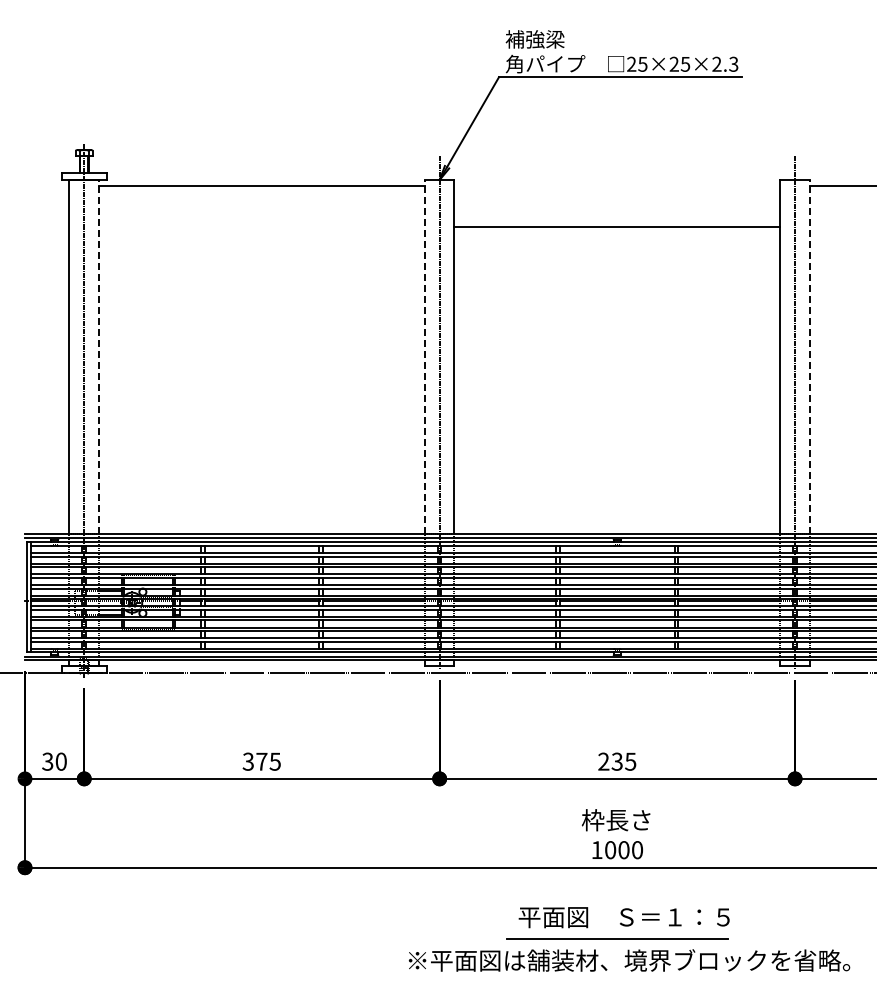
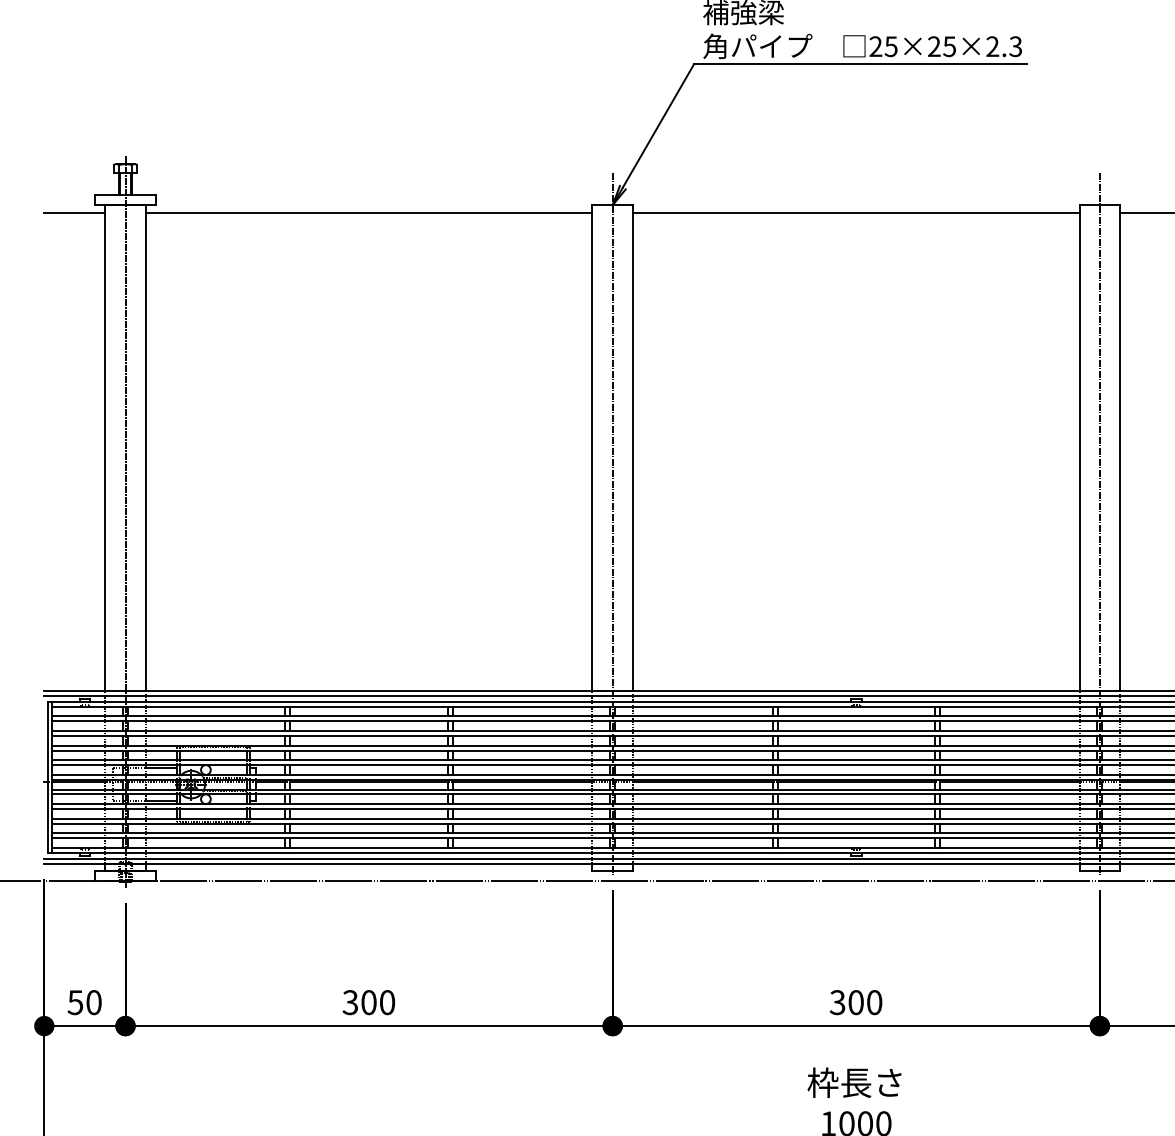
line: (47, 185) -> (75, 212), added
line: (617, 226) -> (856, 212), moved
line: (99, 356) -> (146, 447), dashed -> solid
line: (424, 356) -> (591, 447), dashed -> solid
line: (809, 356) -> (1119, 447), dashed -> solid
text: (47, 761) -> (75, 1002), 30 -> 50
text: (268, 761) -> (378, 1002), 375 -> 300
text: (617, 761) -> (856, 1002), 235 -> 300

